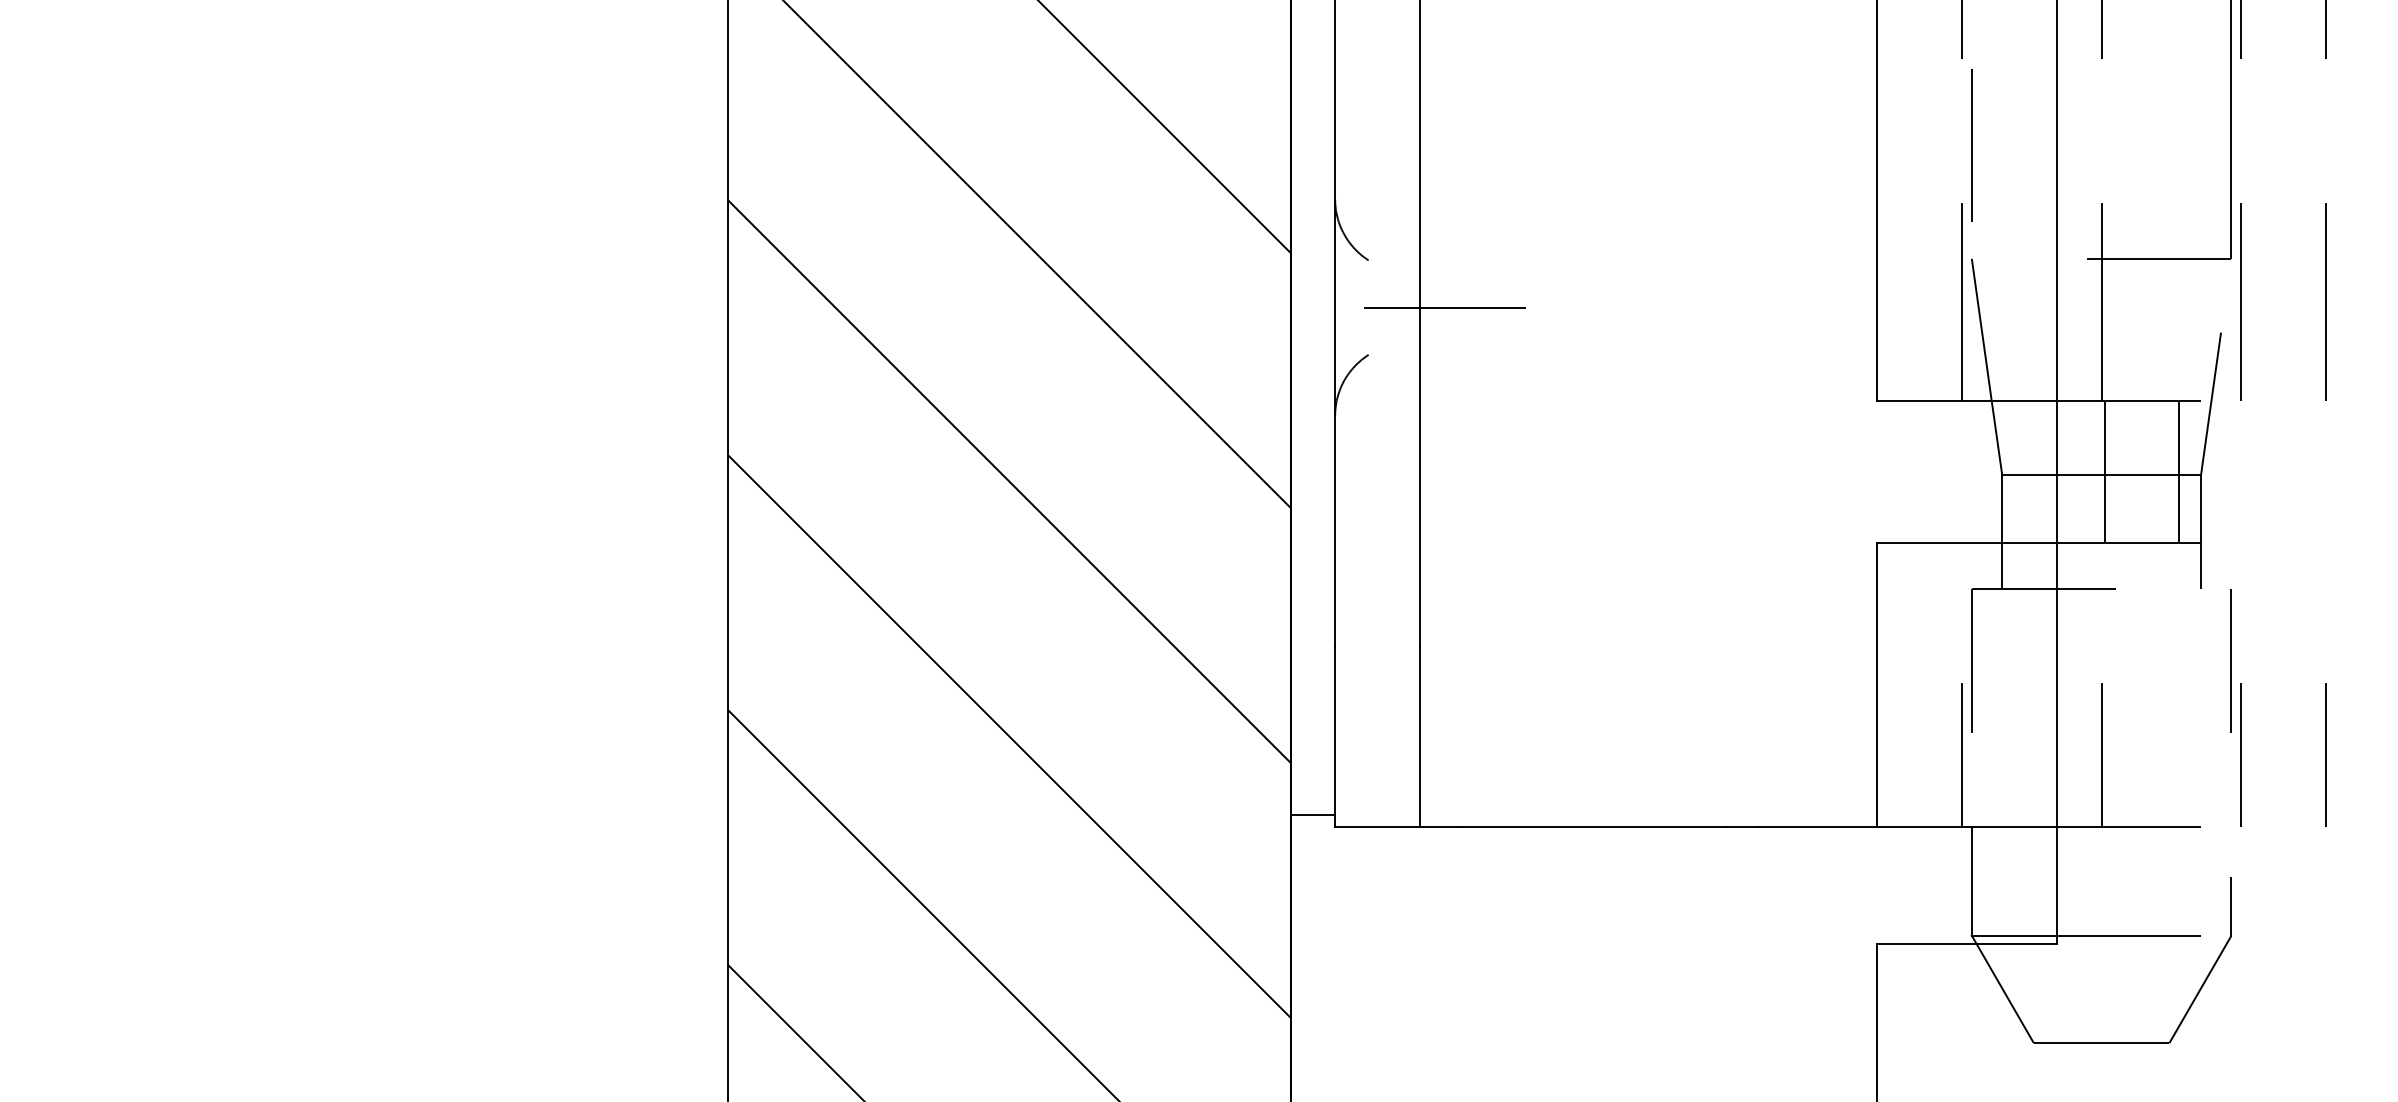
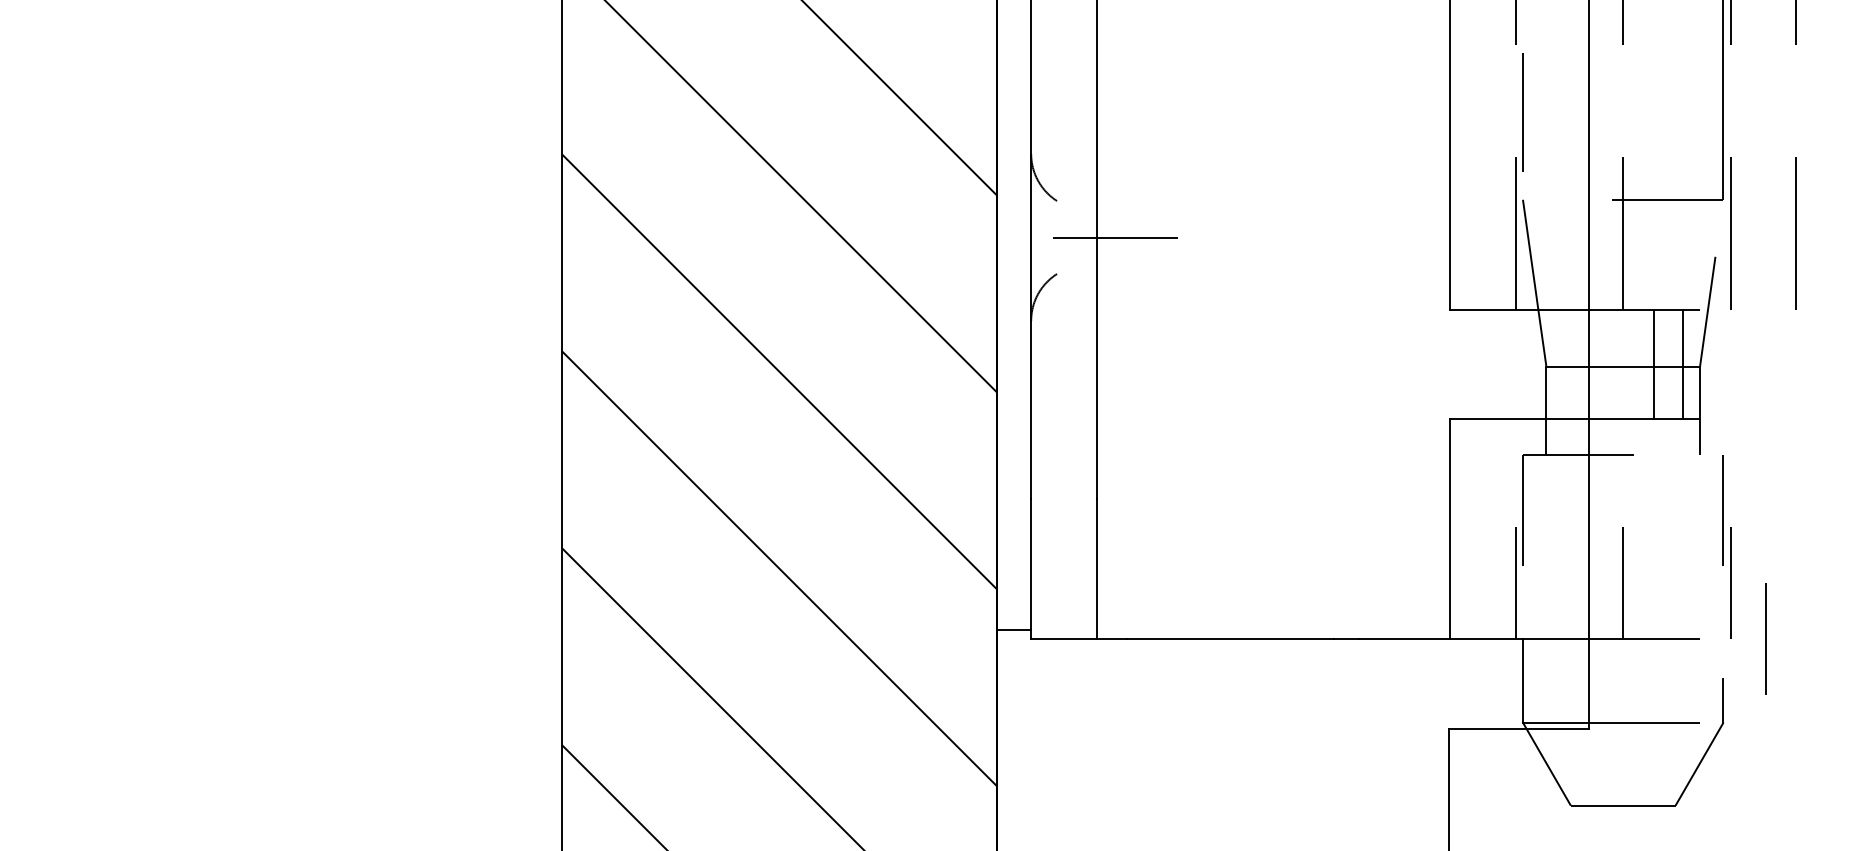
line: (2104, 472) -> (1653, 364), moved
line: (2324, 754) -> (1765, 638), moved

